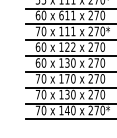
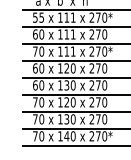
text: (61, 15) -> (60, 34), 611 -> 111
text: (72, 47) -> (72, 68), 122 -> 120
text: (67, 78) -> (66, 102), 170 -> 120

